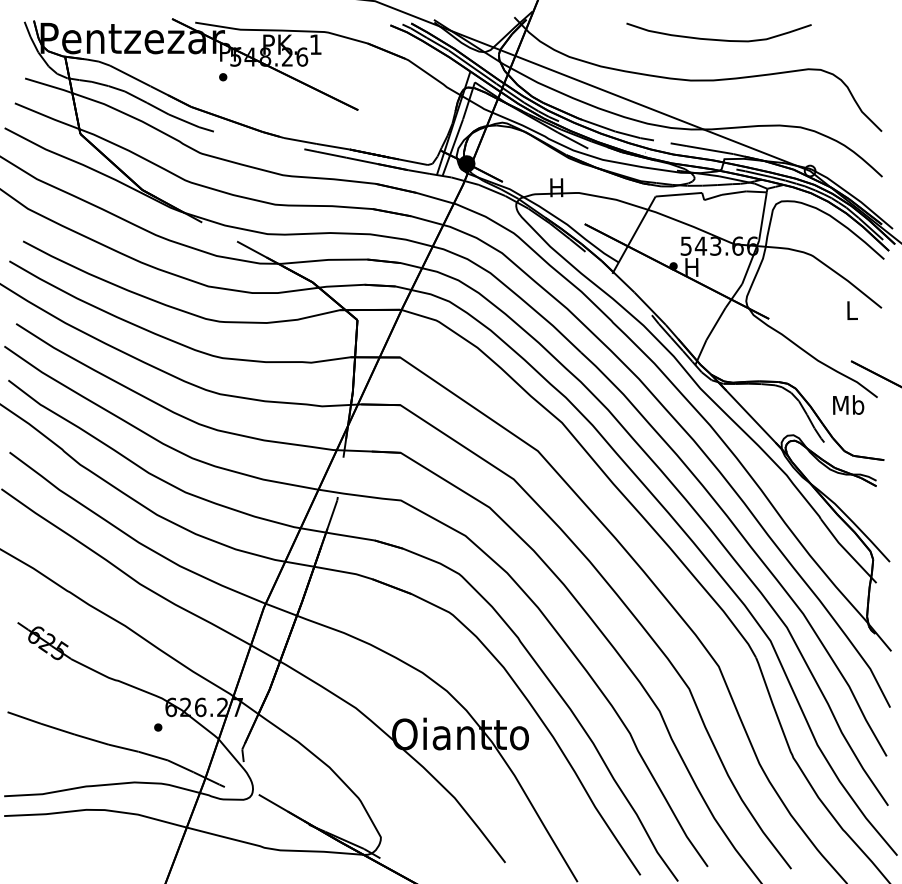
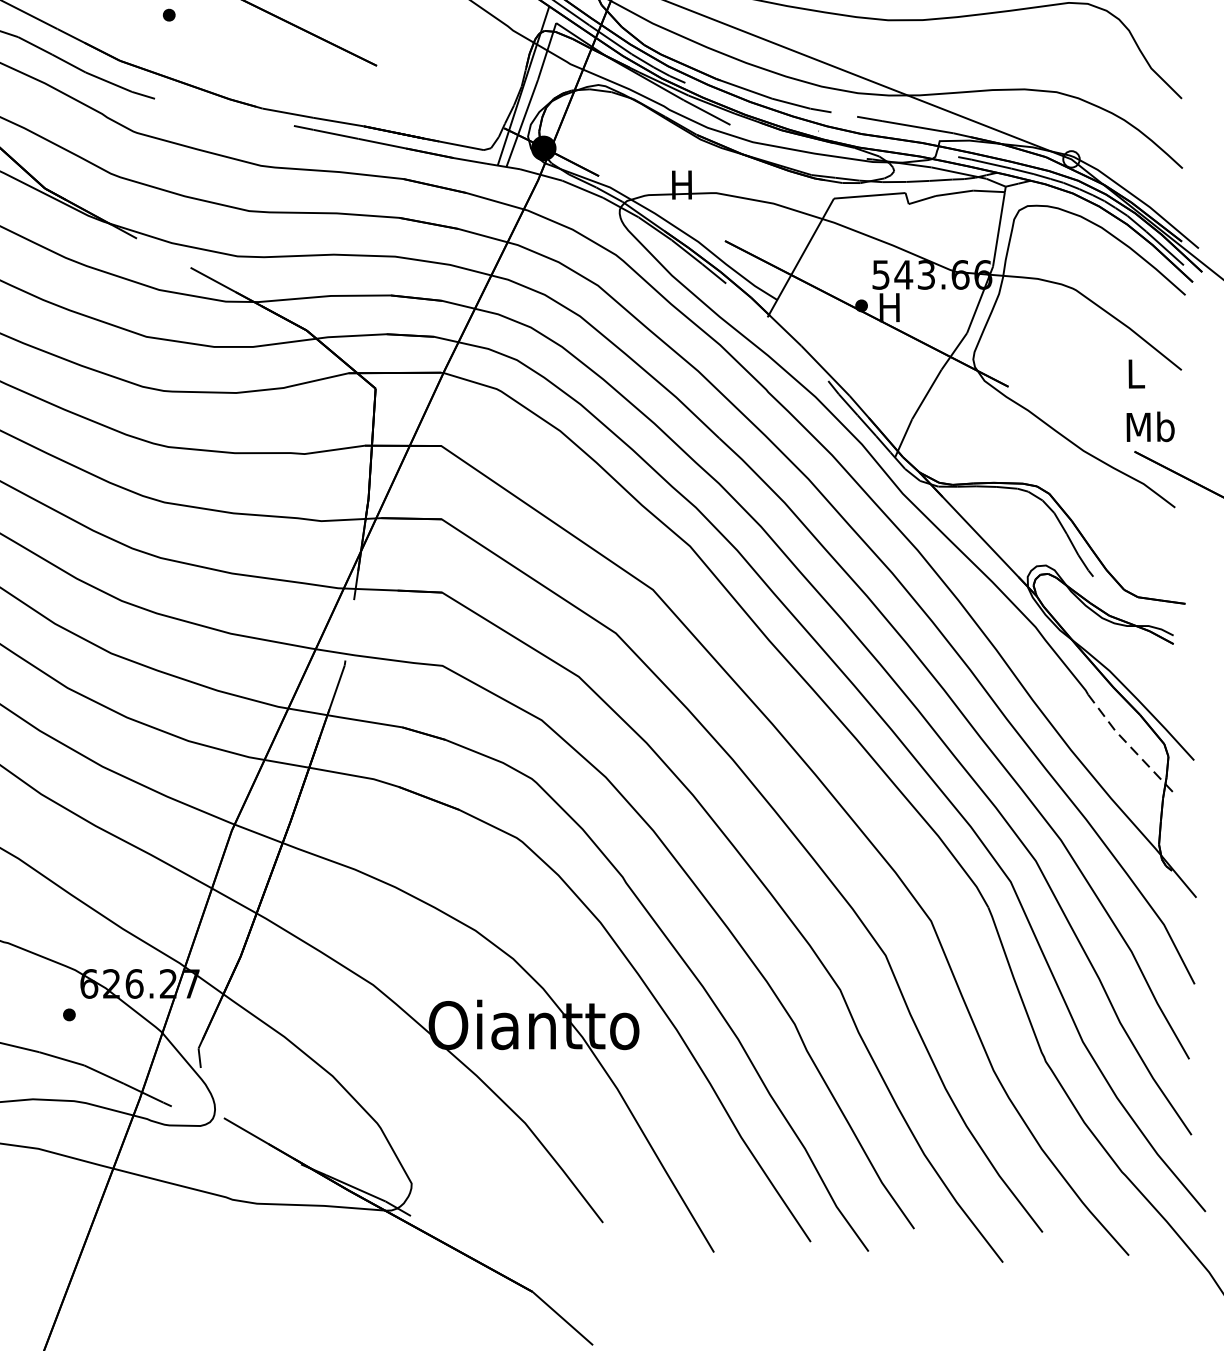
text: (848, 404) -> (1150, 426), moved
line: (847, 552) -> (1128, 745), solid -> dashed

